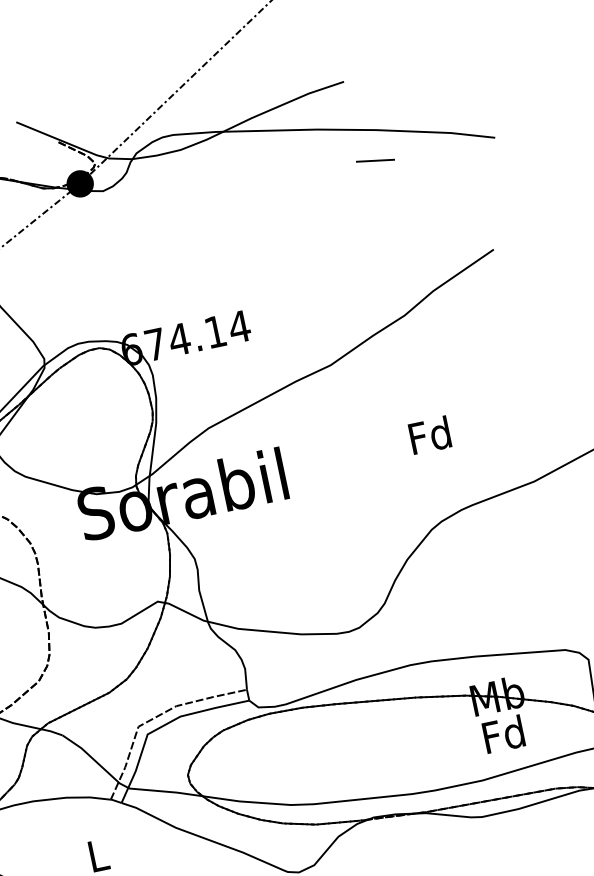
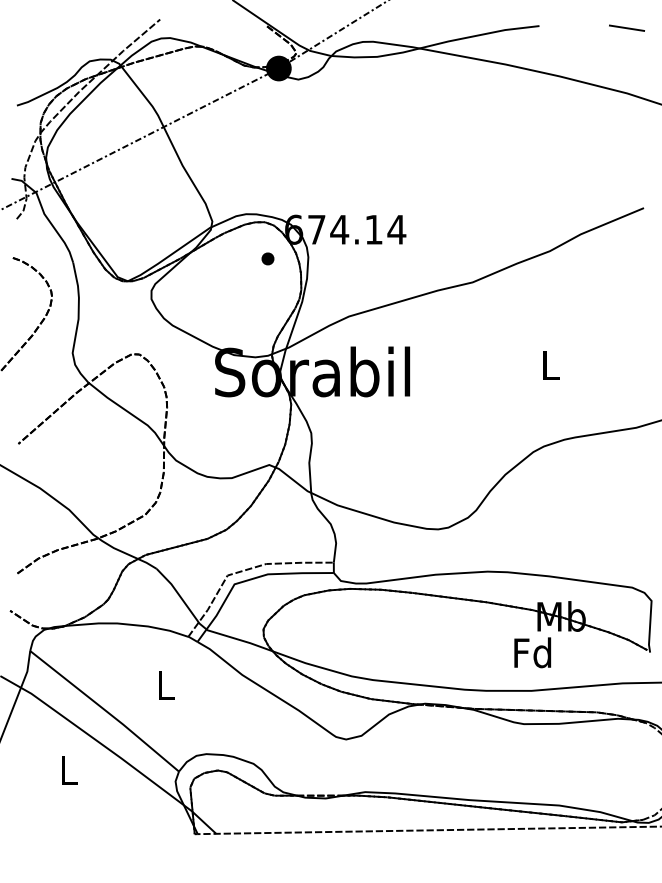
line: (374, 160) -> (626, 27), moved
part: (110, 385) -> (267, 258), added
text: (429, 435) -> (549, 365), Fd -> L
text: (503, 734) -> (532, 652), moved

